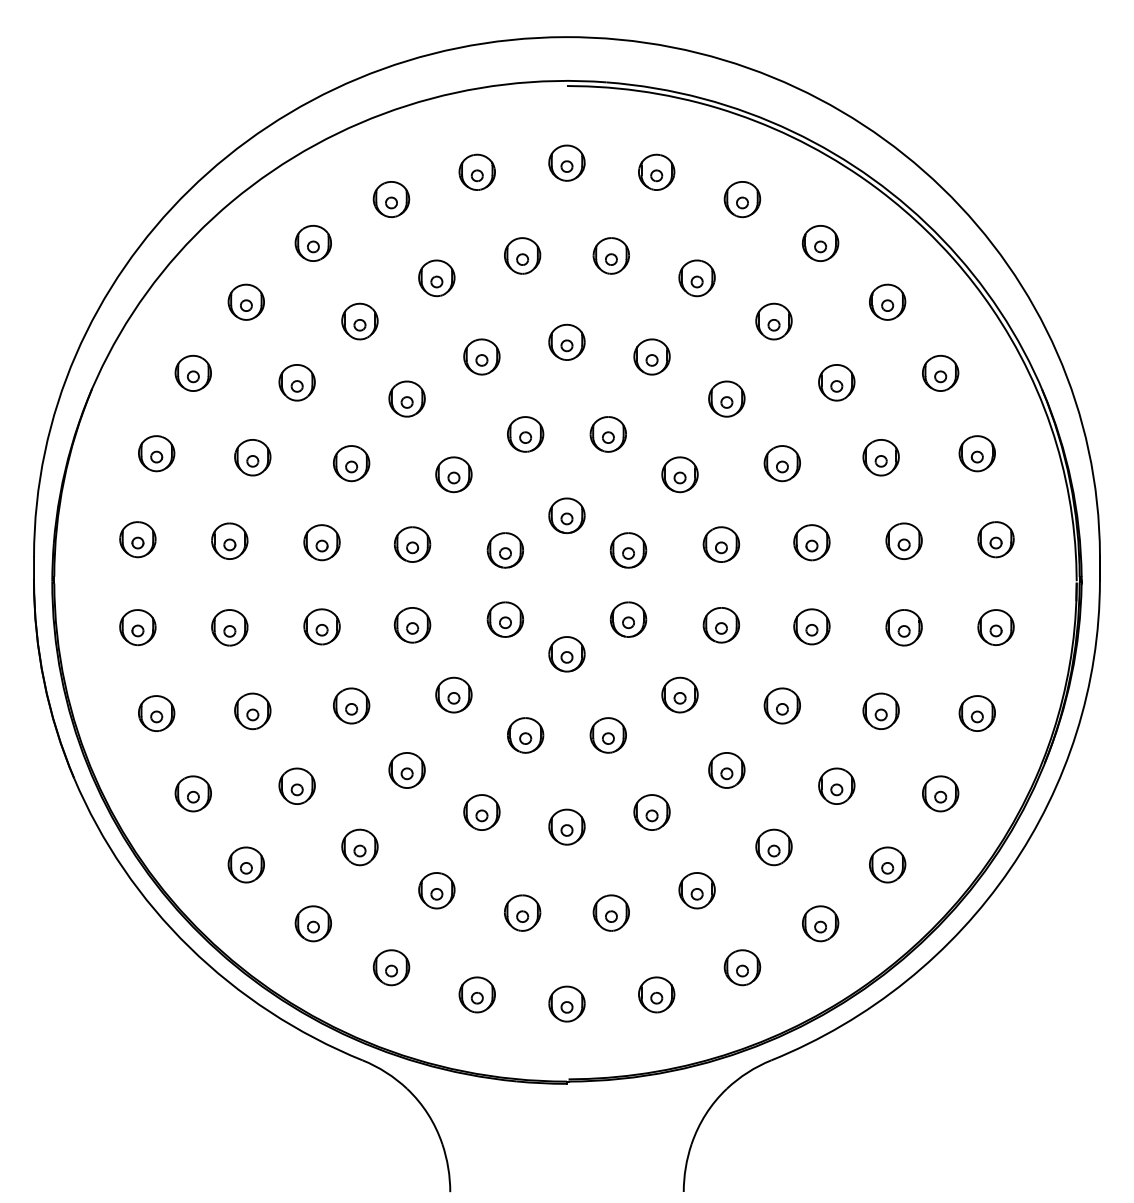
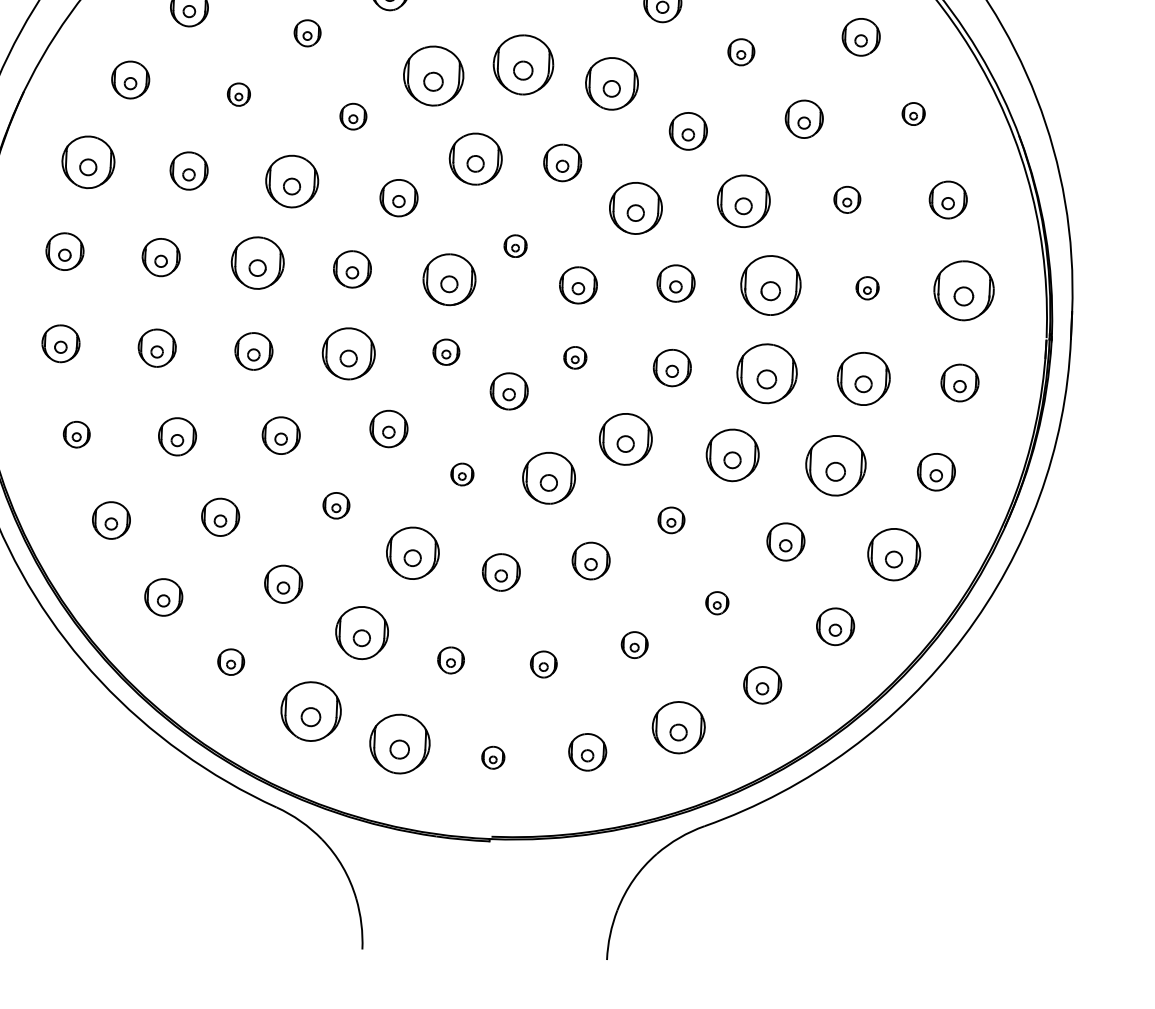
part: (359, 321) -> (307, 33), size x0.7
part: (773, 321) -> (740, 52), size x0.7
part: (566, 341) -> (523, 63), size x1.6
part: (481, 356) -> (433, 75), size x1.6
part: (651, 356) -> (611, 83), size x1.4
part: (940, 372) -> (913, 113), size x0.6
part: (296, 382) -> (238, 94), size x0.6
part: (406, 398) -> (352, 116), size x0.7
part: (525, 434) -> (475, 159), size x1.4
part: (156, 453) -> (88, 162), size x1.4
part: (880, 457) -> (846, 199), size x0.7
part: (351, 463) -> (292, 181), size x1.4
part: (781, 463) -> (742, 201), size x1.4
part: (679, 474) -> (635, 208), size x1.4
part: (566, 515) -> (515, 245), size x0.6
part: (995, 539) -> (963, 290), size x1.6
part: (903, 540) -> (867, 287), size x0.6
part: (321, 542) -> (257, 263), size x1.4
part: (811, 542) -> (770, 285), size x1.6
part: (505, 550) -> (449, 279), size x1.4
part: (505, 619) -> (446, 352), size x0.7
part: (628, 619) -> (575, 357), size x0.6
part: (412, 625) -> (348, 354), size x1.4
part: (811, 626) -> (766, 373), size x1.6
part: (903, 627) -> (863, 378), size x1.4
part: (679, 694) -> (625, 438), size x1.4
part: (781, 705) -> (731, 454), size x1.4
part: (880, 710) -> (835, 464), size x1.6
part: (156, 713) -> (76, 434), size x0.7
part: (525, 735) -> (462, 474), size x0.6
part: (607, 735) -> (548, 478), size x1.4
part: (406, 770) -> (335, 505), size x0.7
part: (726, 770) -> (671, 520), size x0.7
part: (940, 793) -> (894, 554), size x1.4
part: (481, 812) -> (412, 553), size x1.4
part: (773, 847) -> (716, 603), size x0.6
part: (436, 890) -> (361, 632), size x1.4
part: (696, 890) -> (634, 644), size x0.7
part: (522, 912) -> (450, 659), size x0.7
part: (610, 912) -> (543, 663), size x0.7
part: (312, 923) -> (230, 661), size x0.7
part: (391, 967) -> (311, 711), size x1.6
part: (742, 967) -> (678, 727), size x1.4
part: (476, 994) -> (398, 743), size x1.6
part: (566, 1003) -> (492, 757), size x0.6

